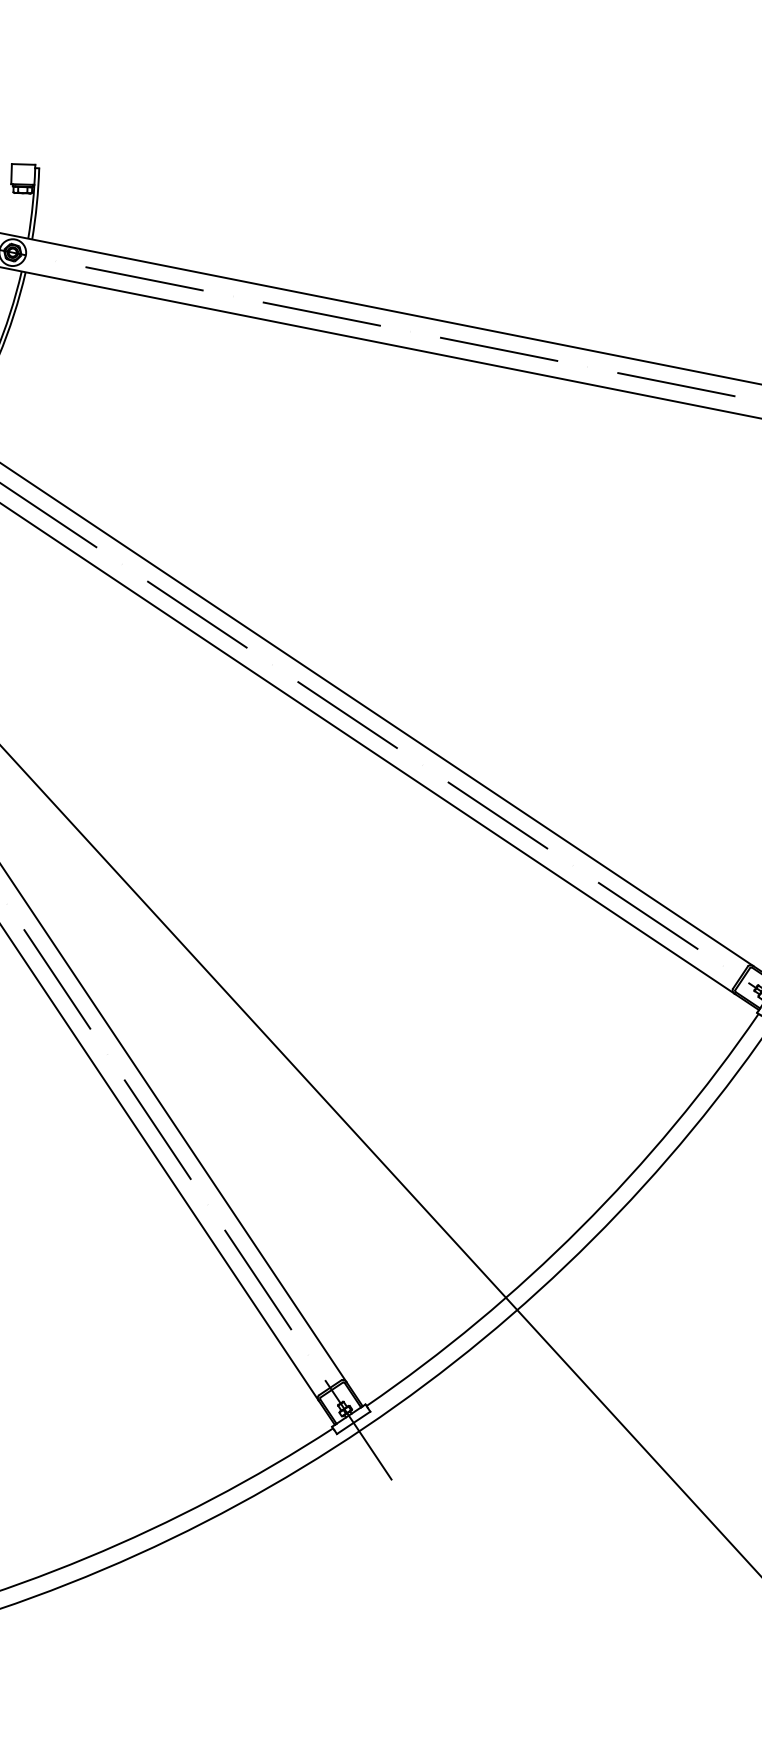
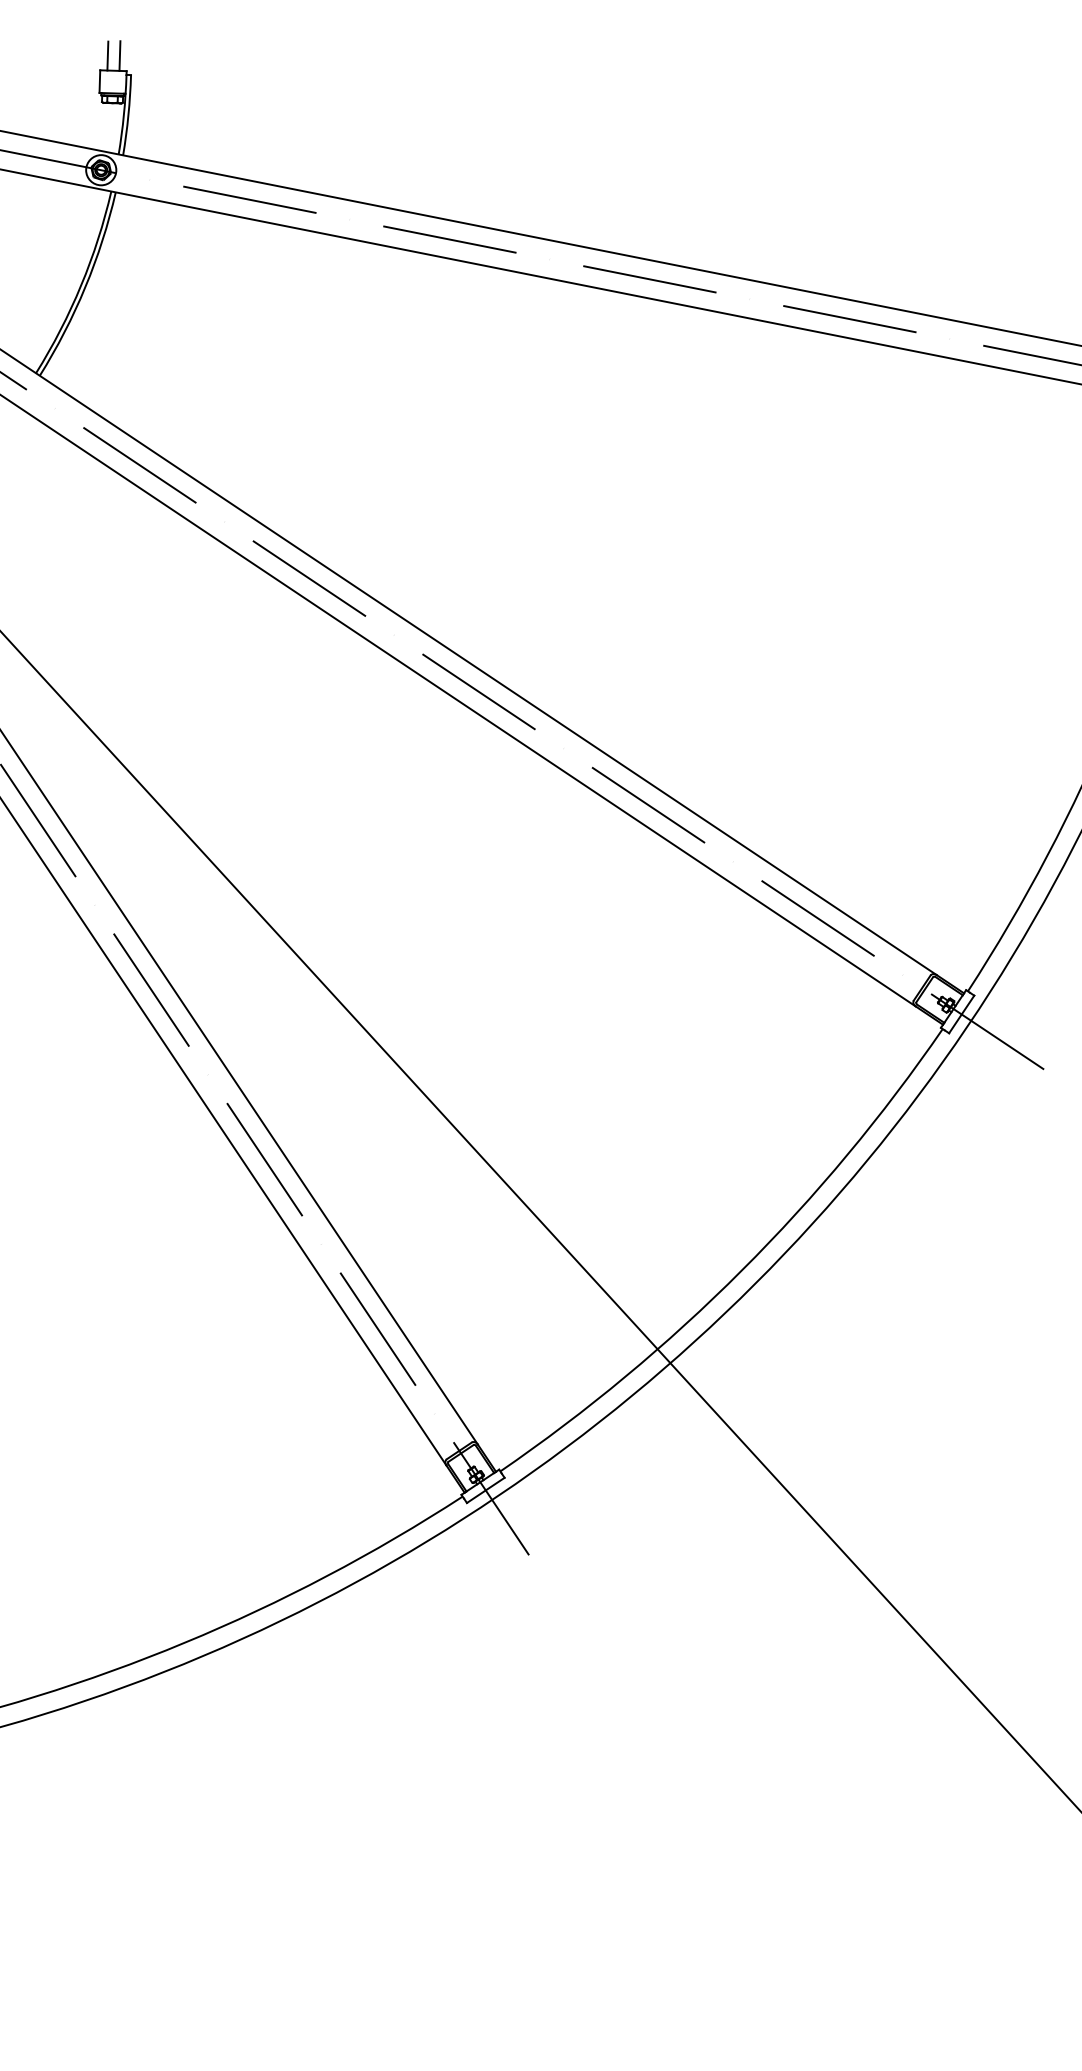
line: (18, 150) -> (107, 55), added
line: (28, 150) -> (119, 55), added

